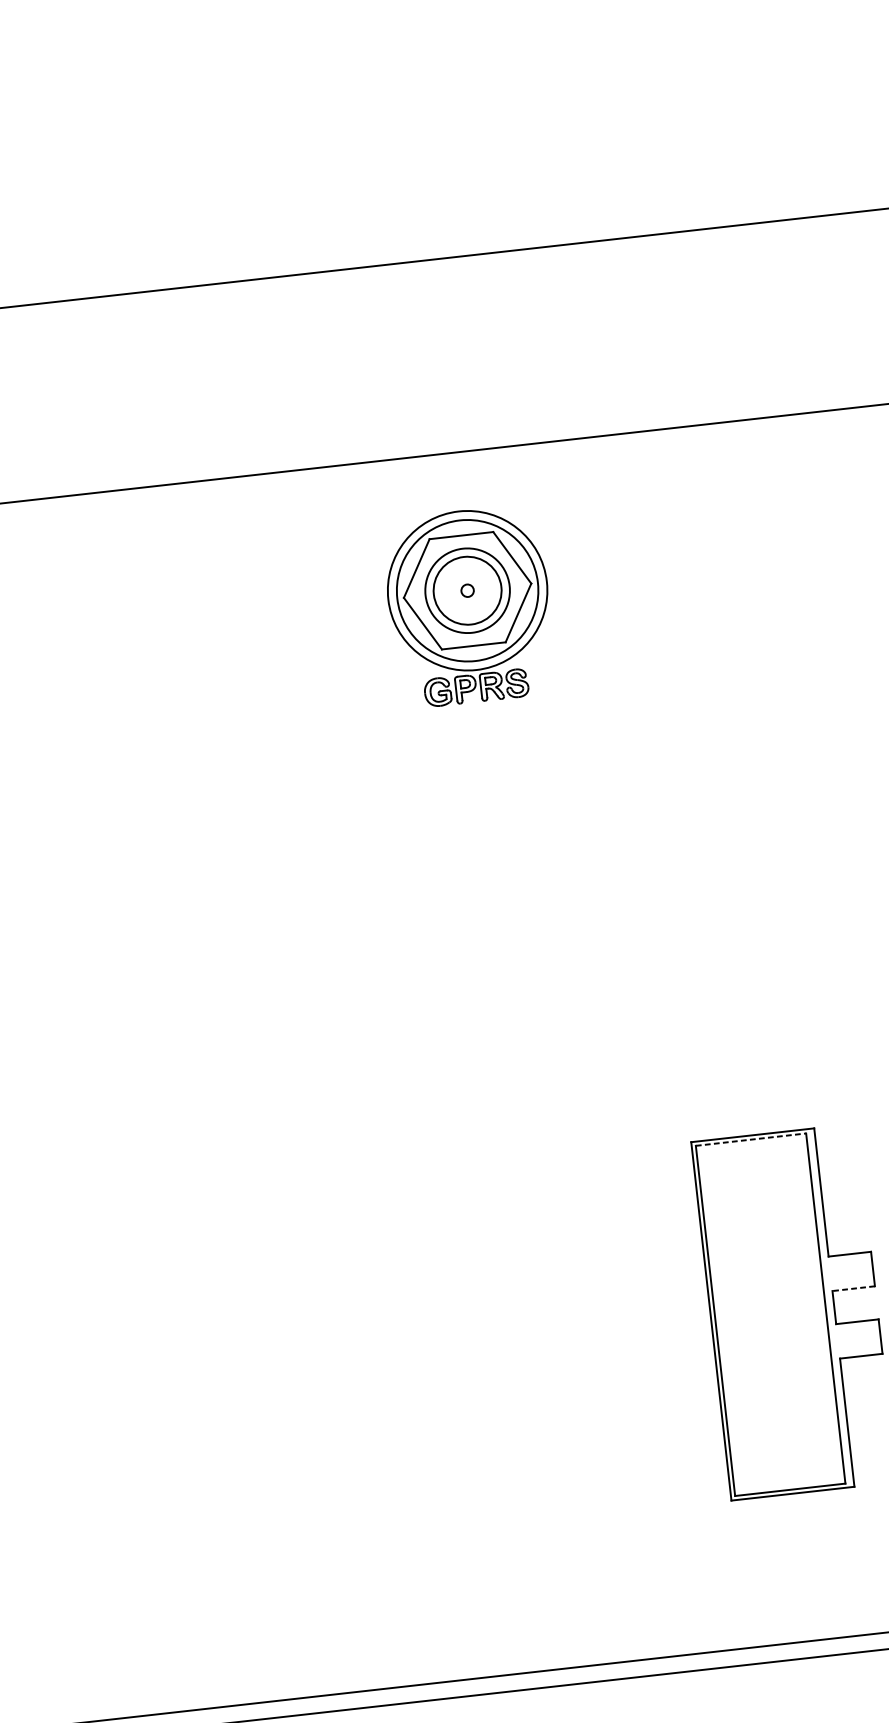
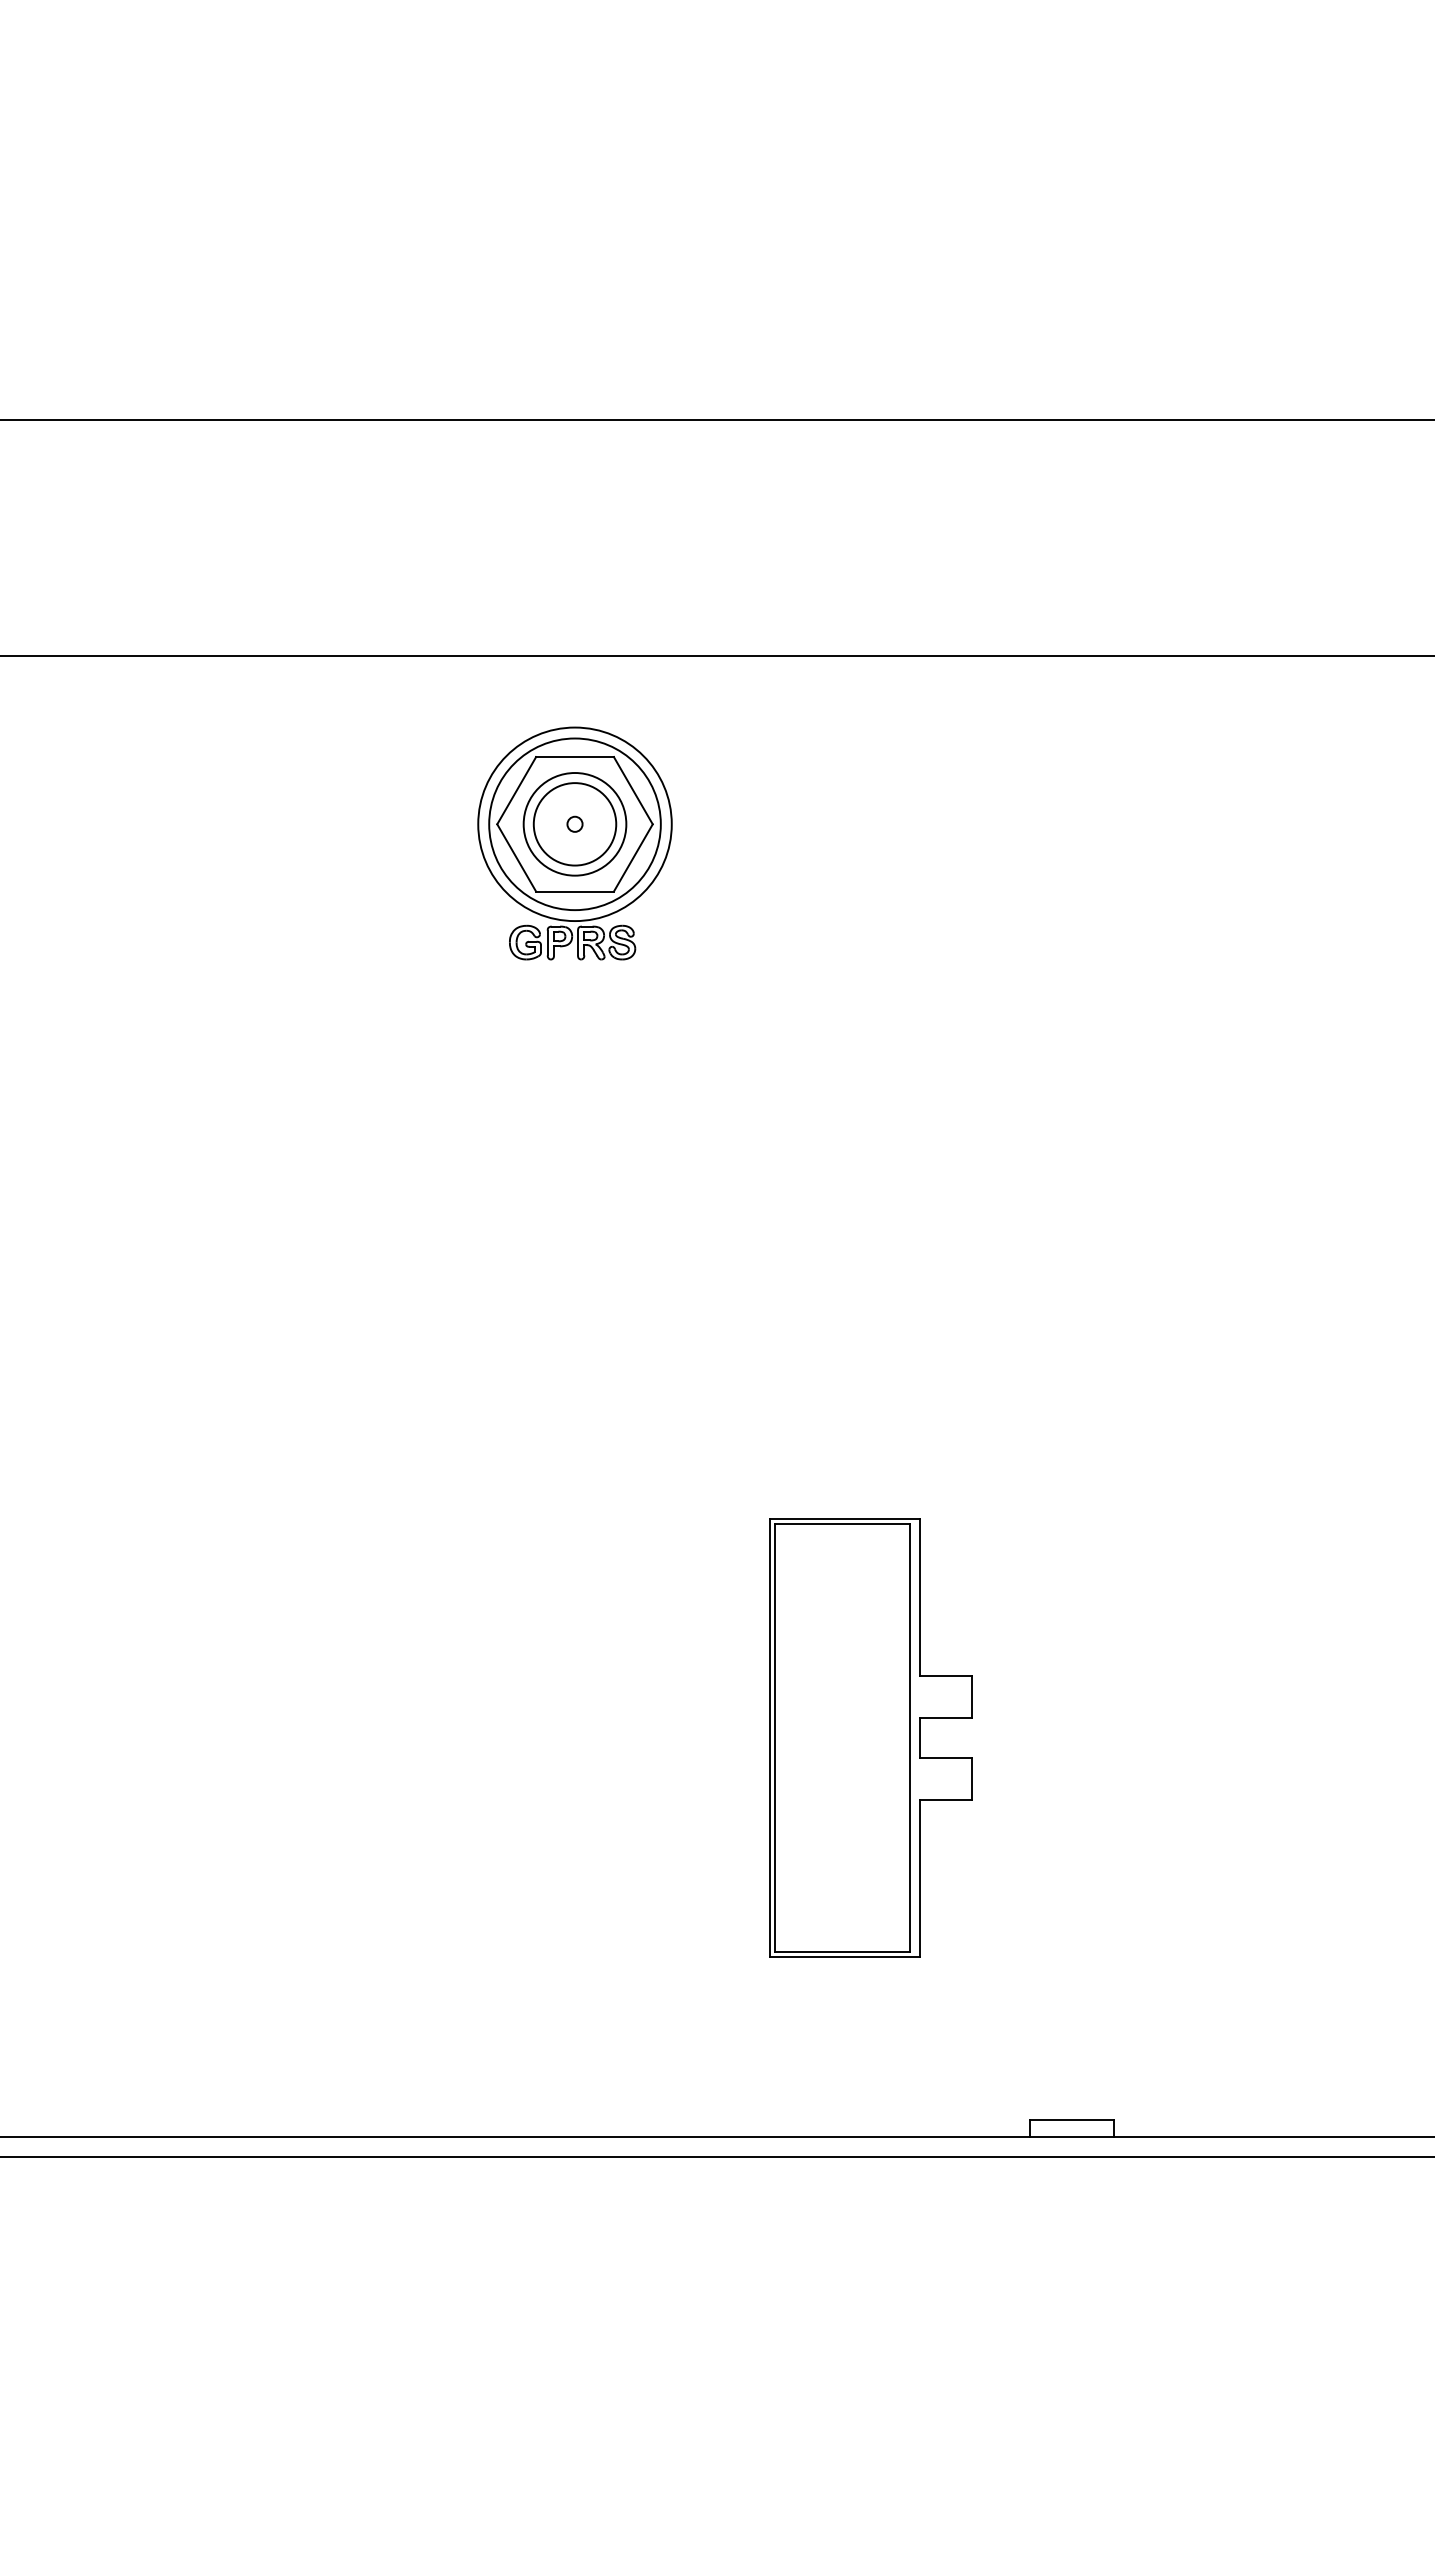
line: (751, 1139) -> (842, 1524), dashed -> solid
line: (854, 1288) -> (946, 1717), dashed -> solid

